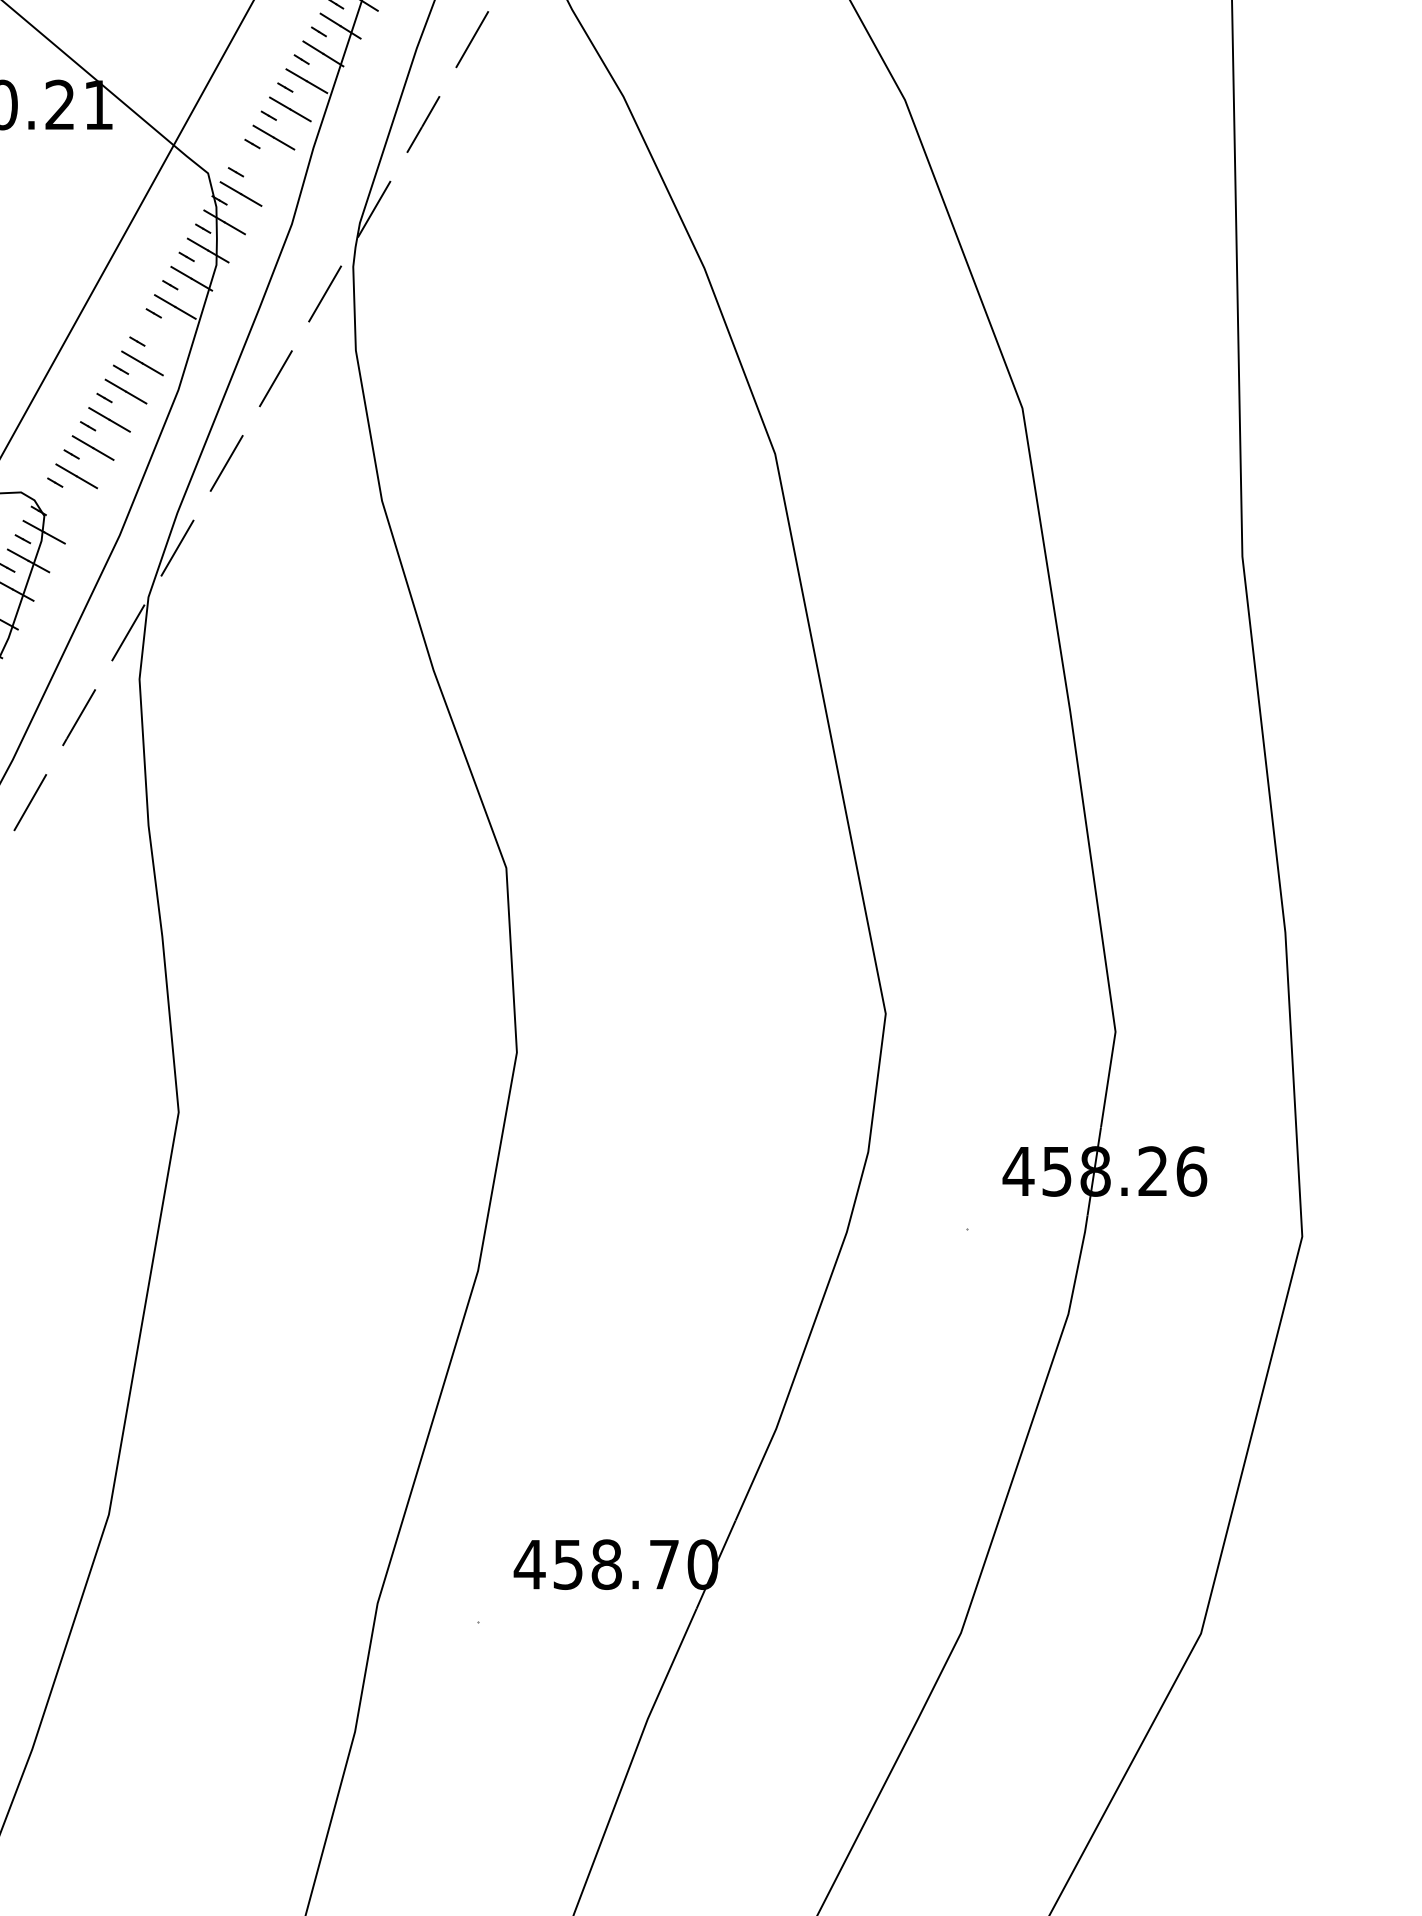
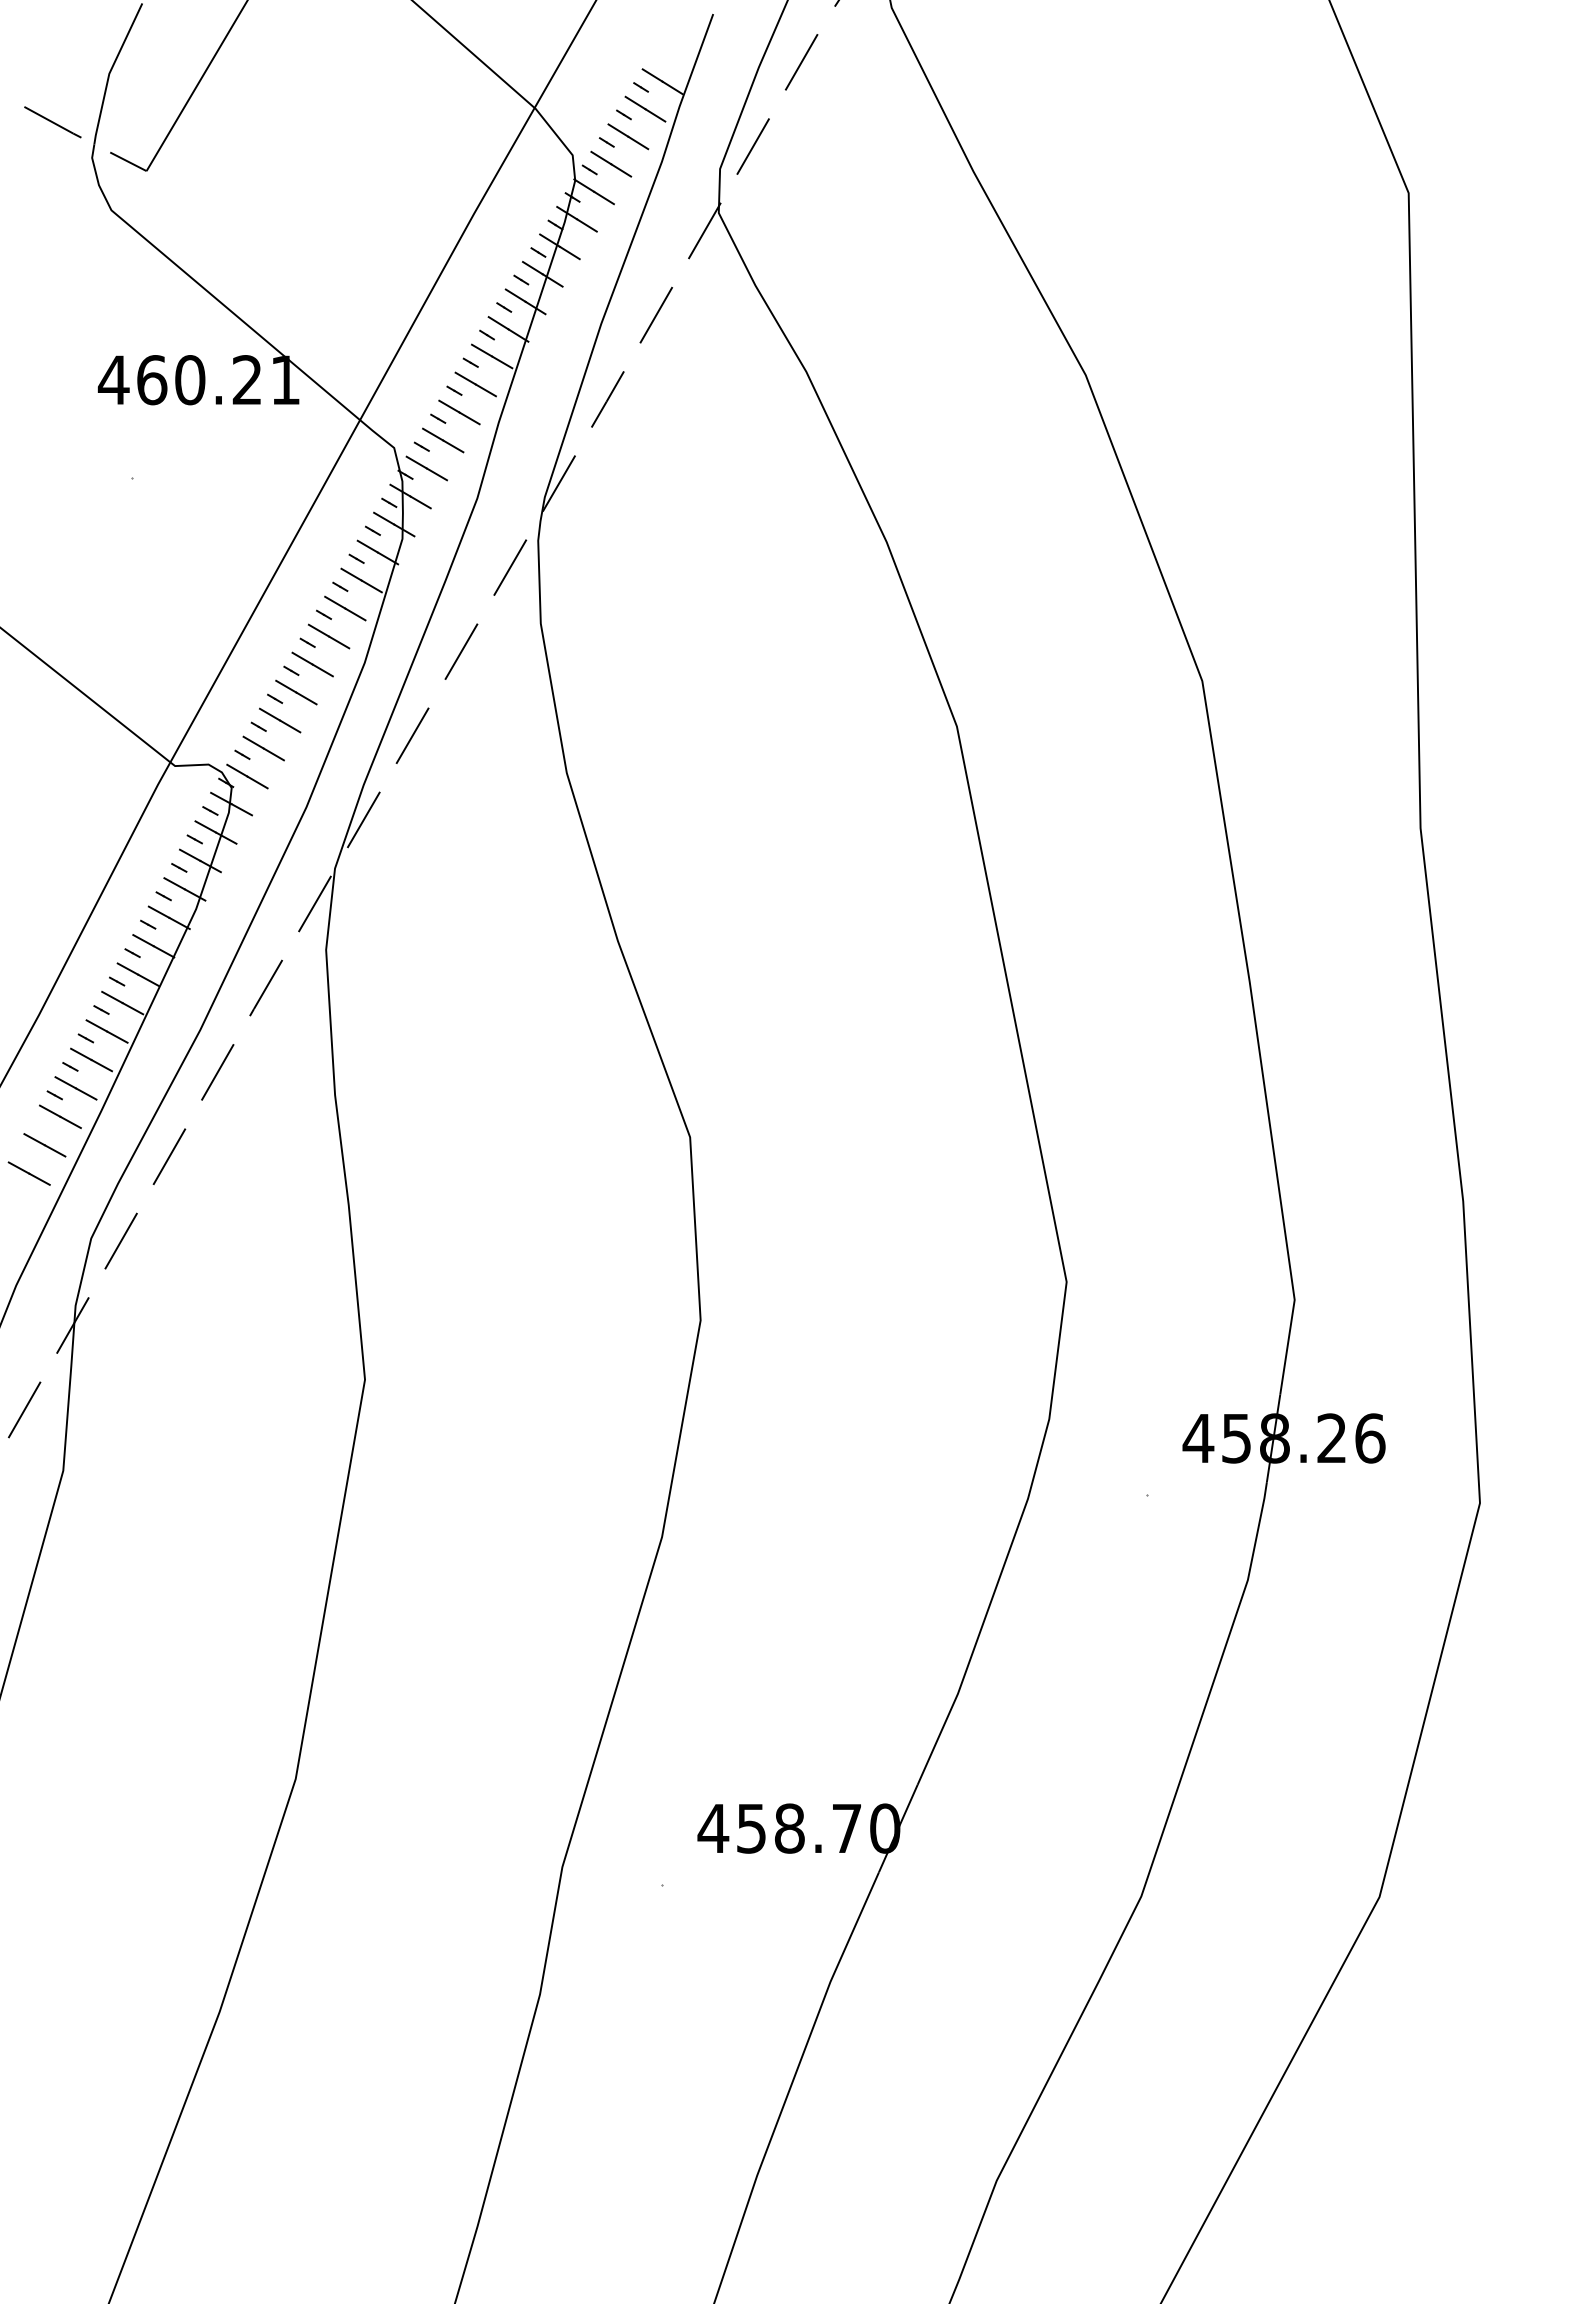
line: (257, 165) -> (443, 440), added
line: (159, 335) -> (345, 608), added
line: (60, 504) -> (247, 776), added

